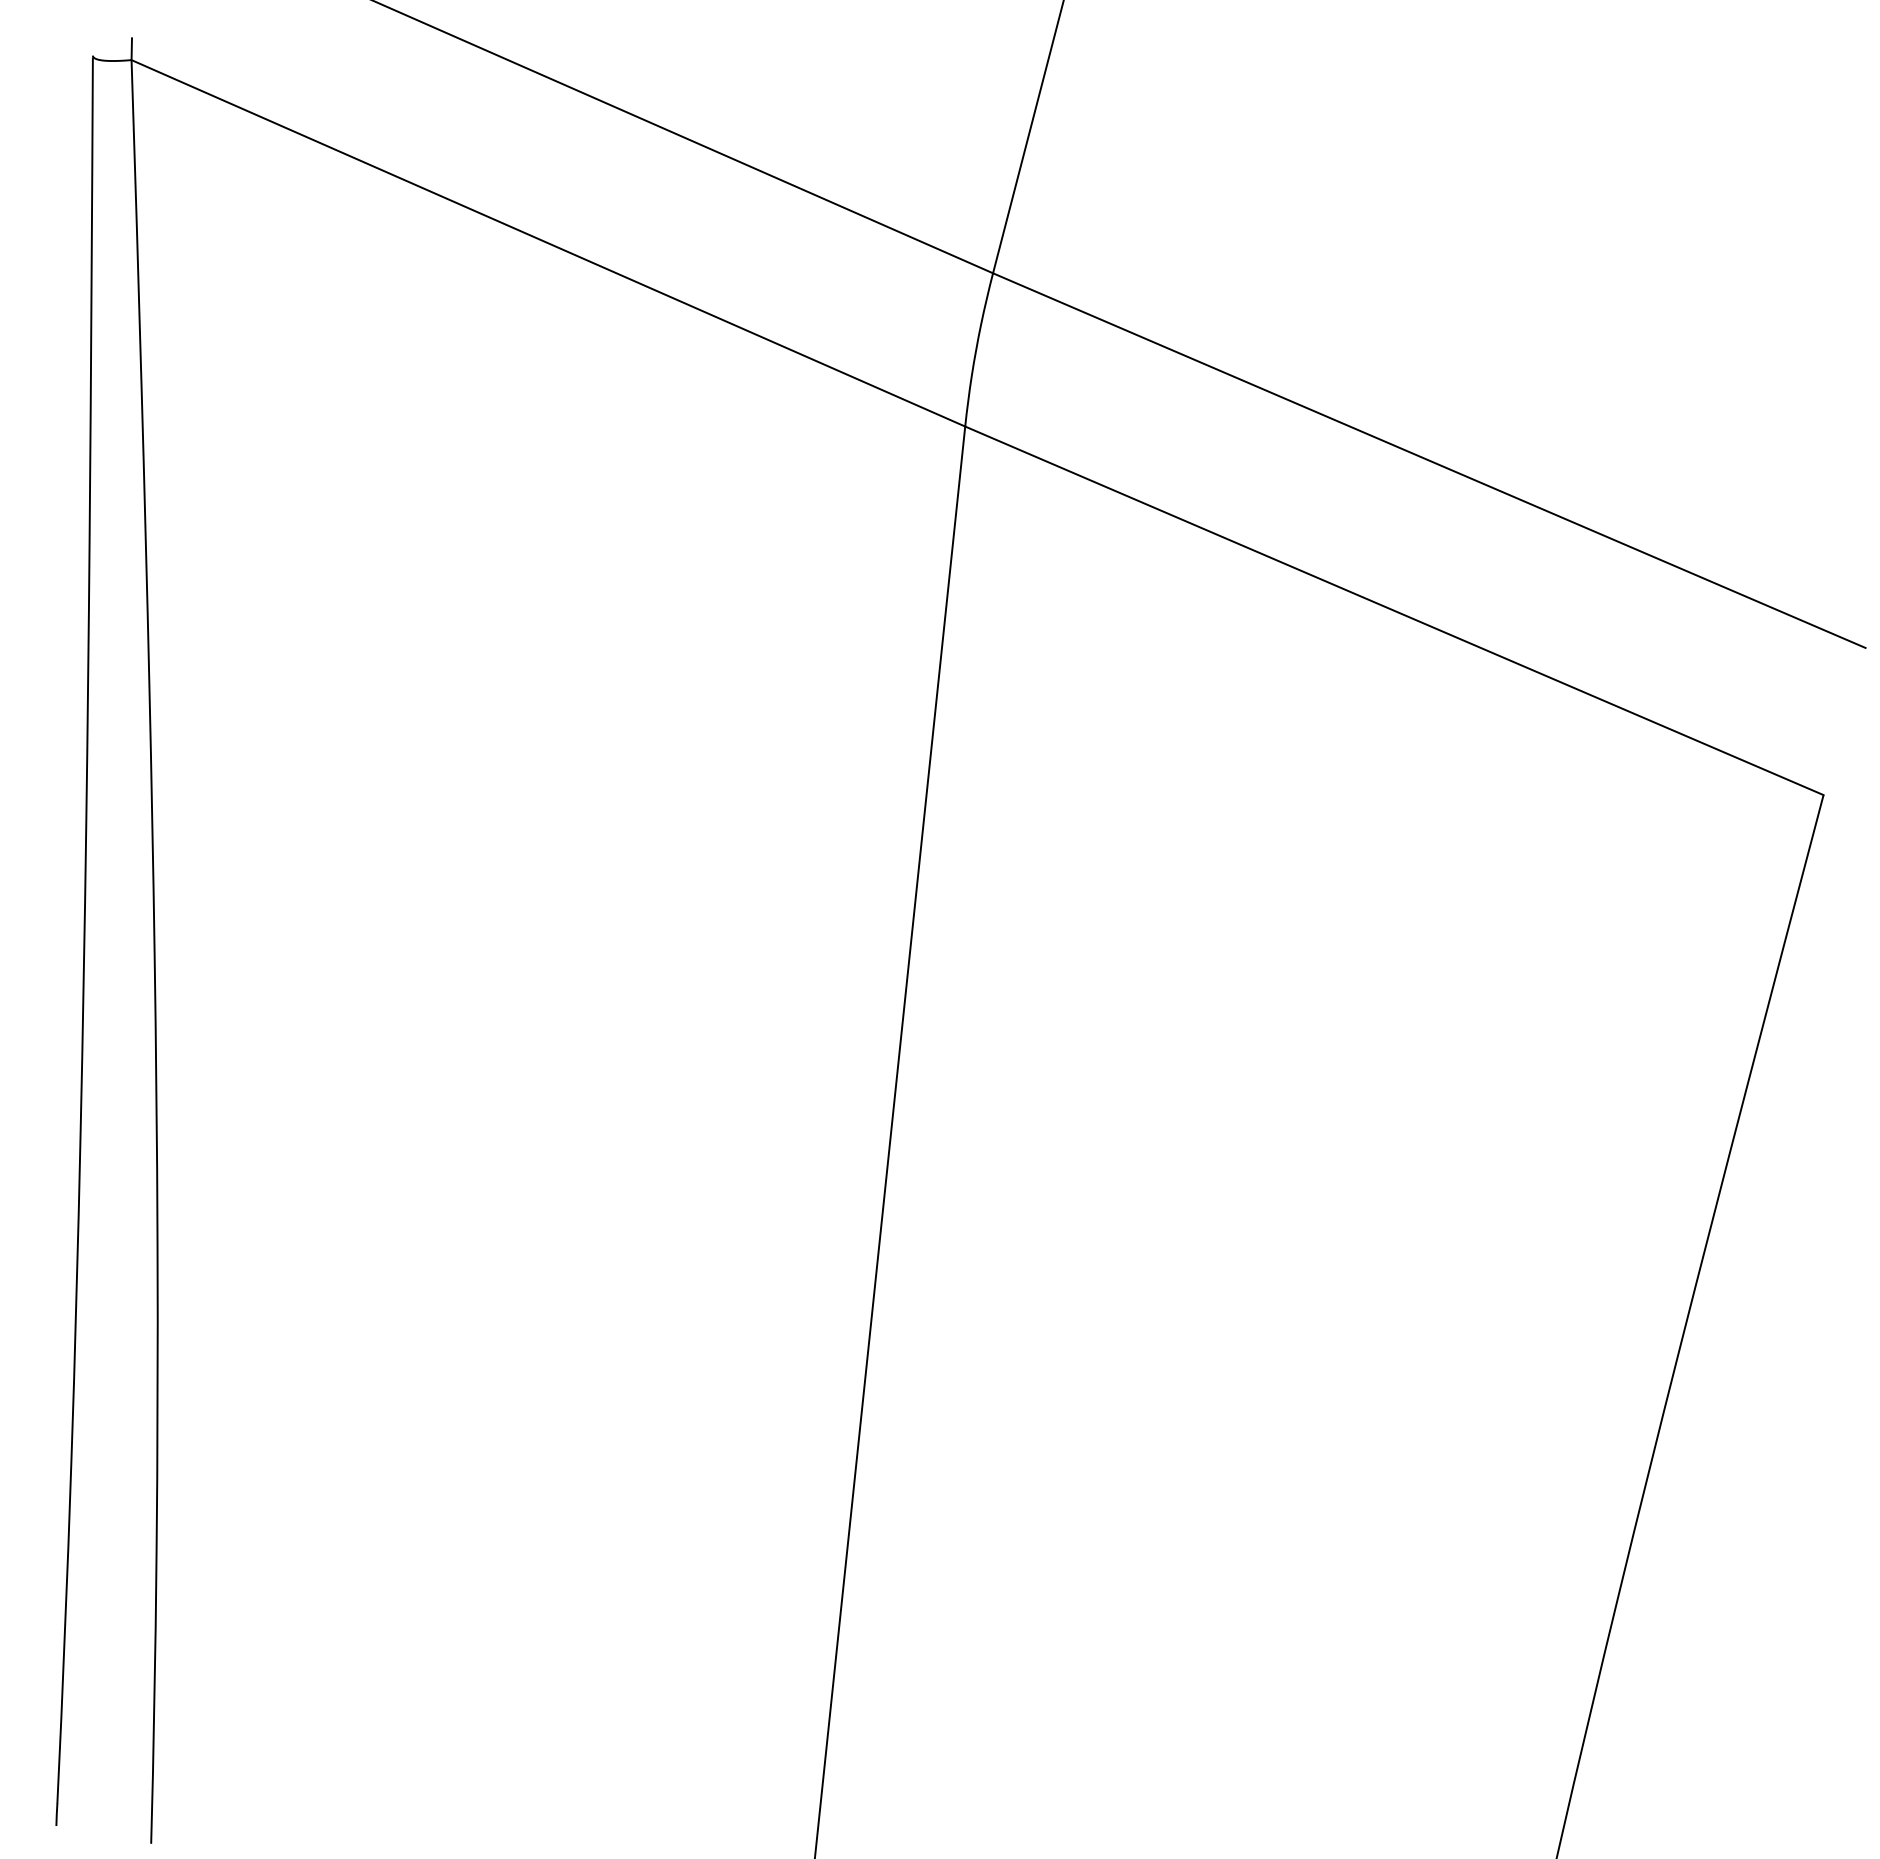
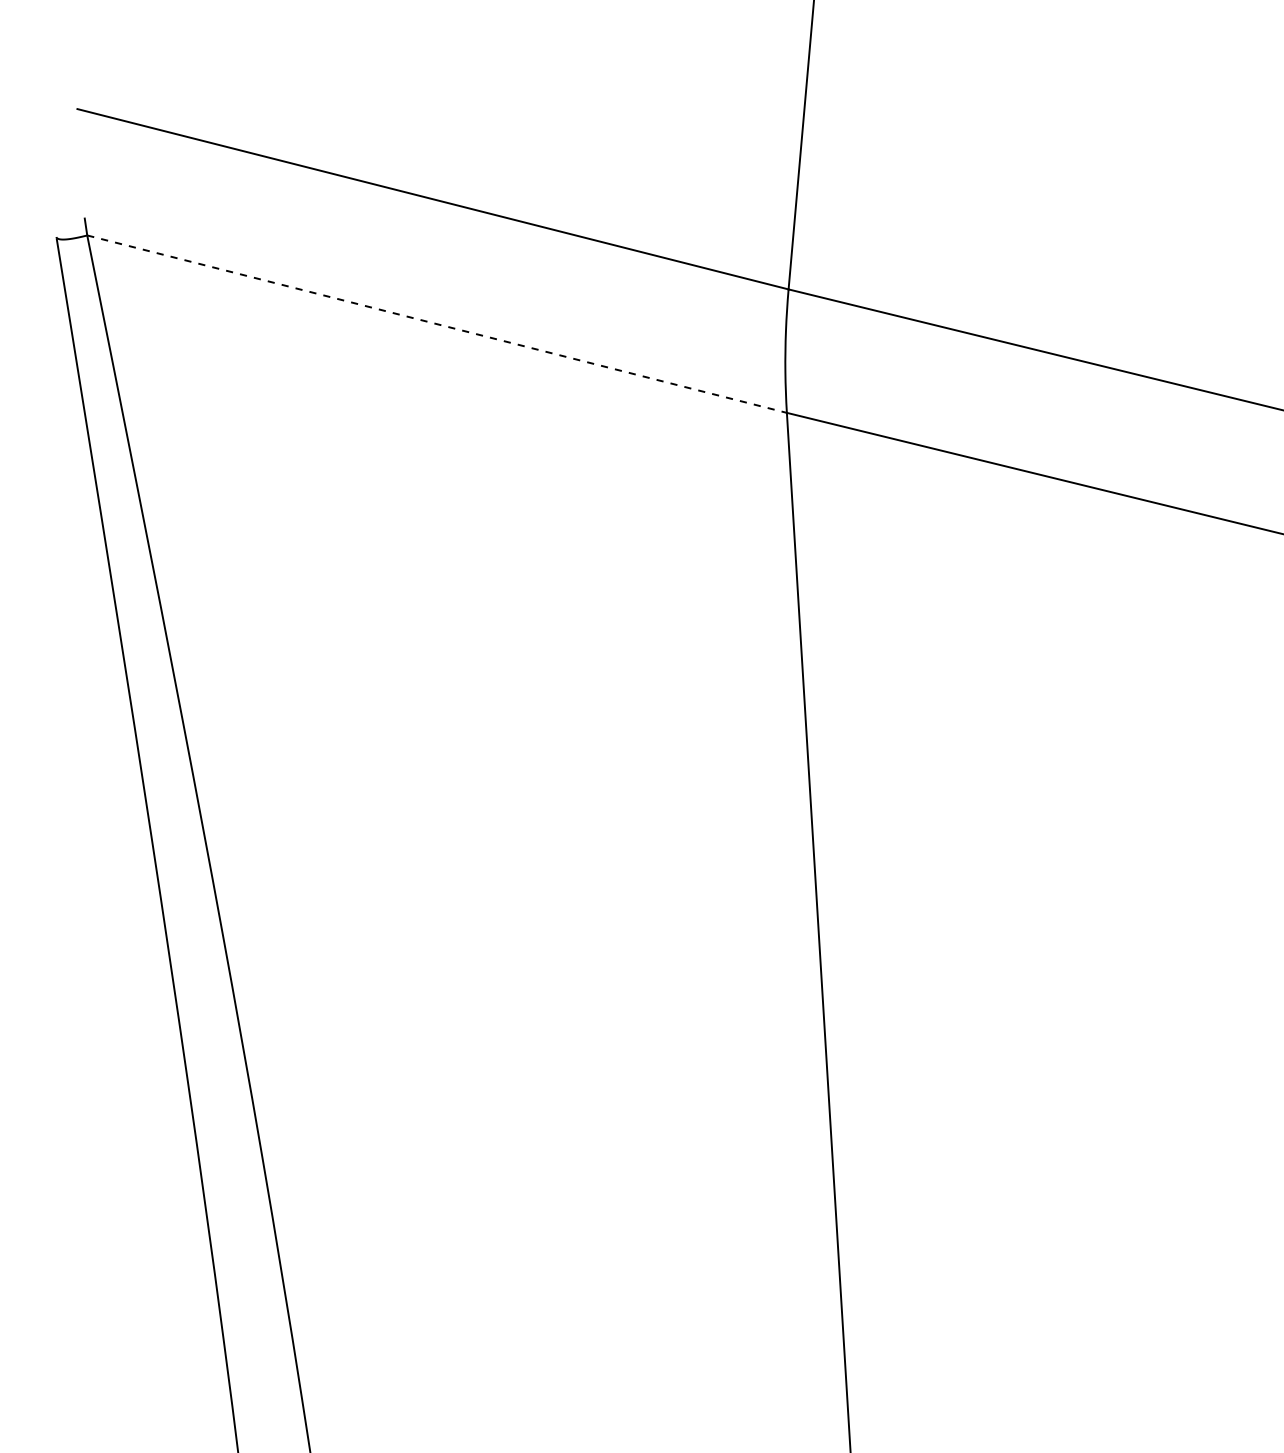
line: (548, 243) -> (437, 324), solid -> dashed

